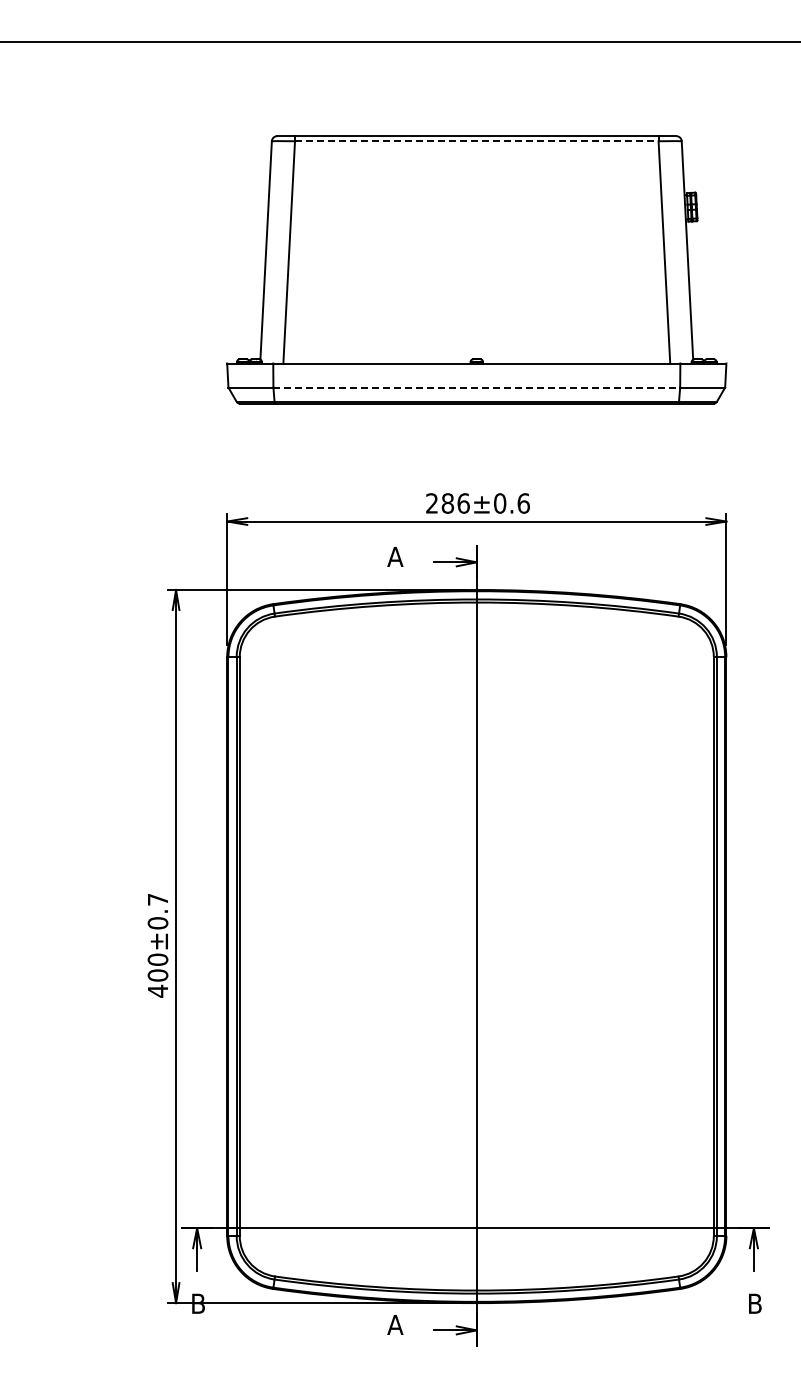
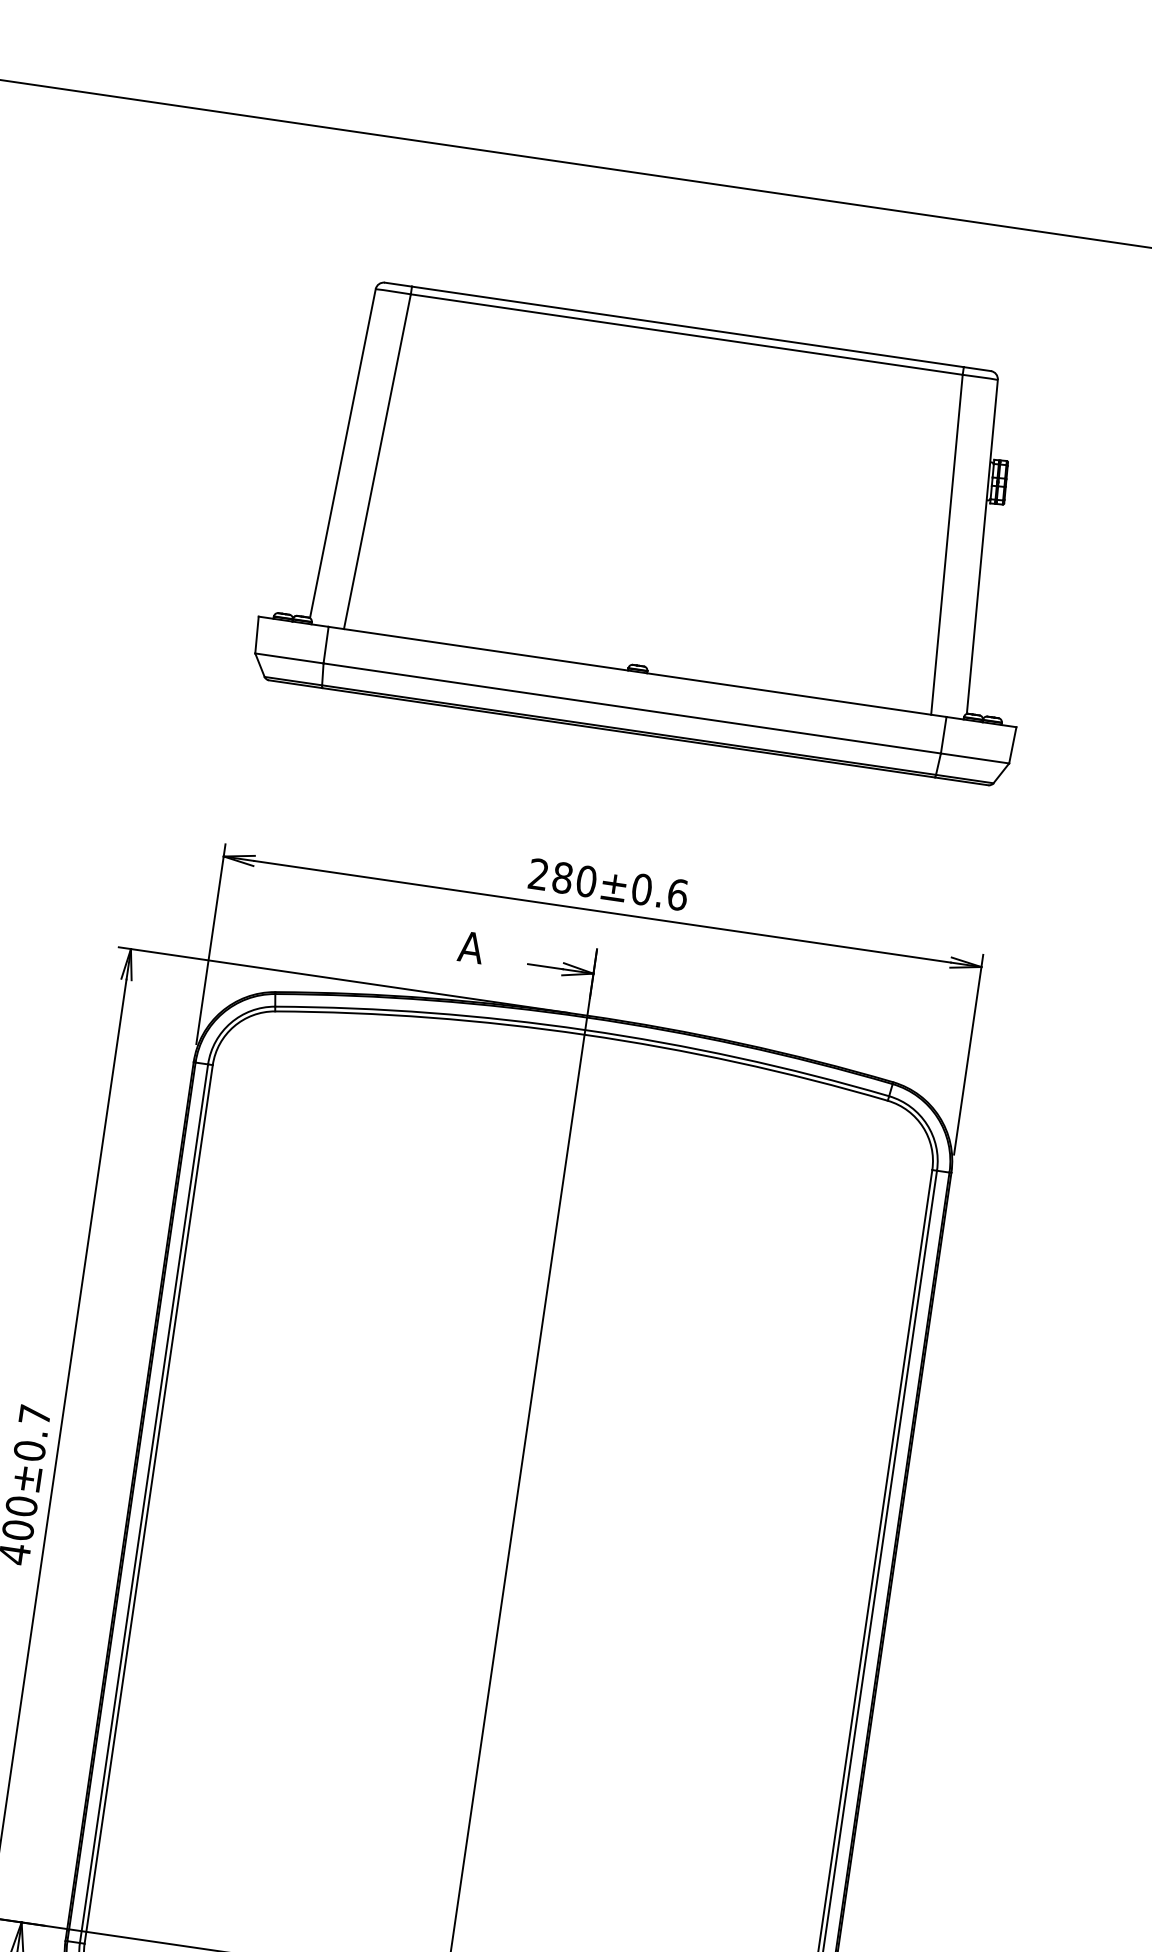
line: (476, 141) -> (686, 334), dashed -> solid
line: (477, 387) -> (633, 708), dashed -> solid
text: (463, 503) -> (586, 881), 286±0.6 -> 280±0.6

